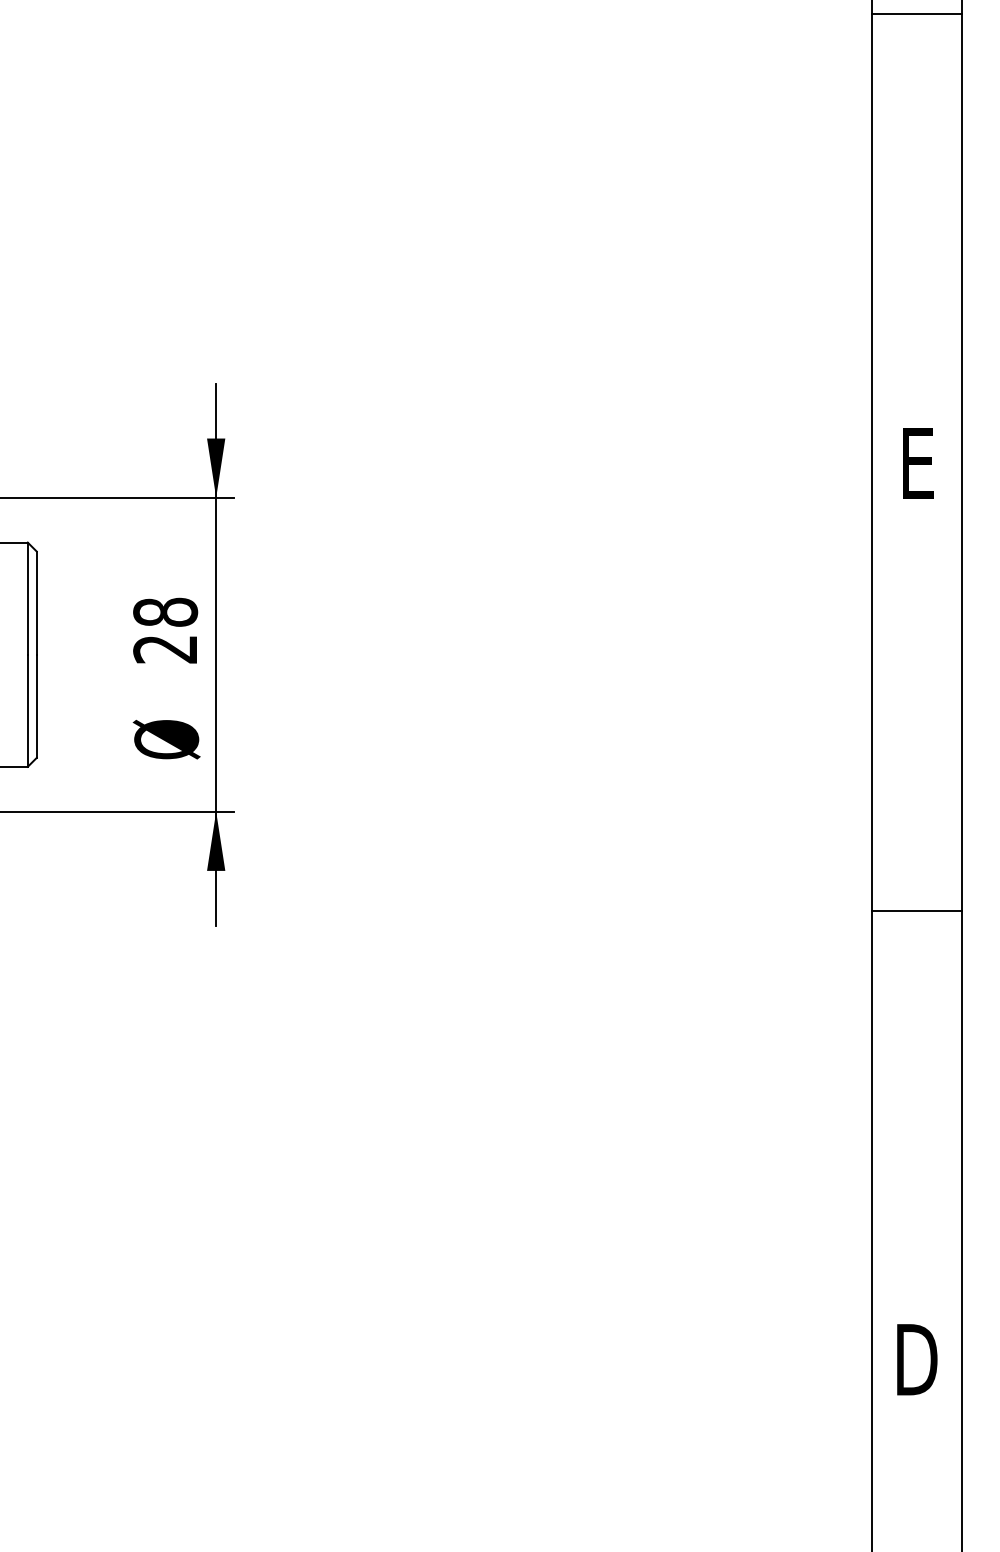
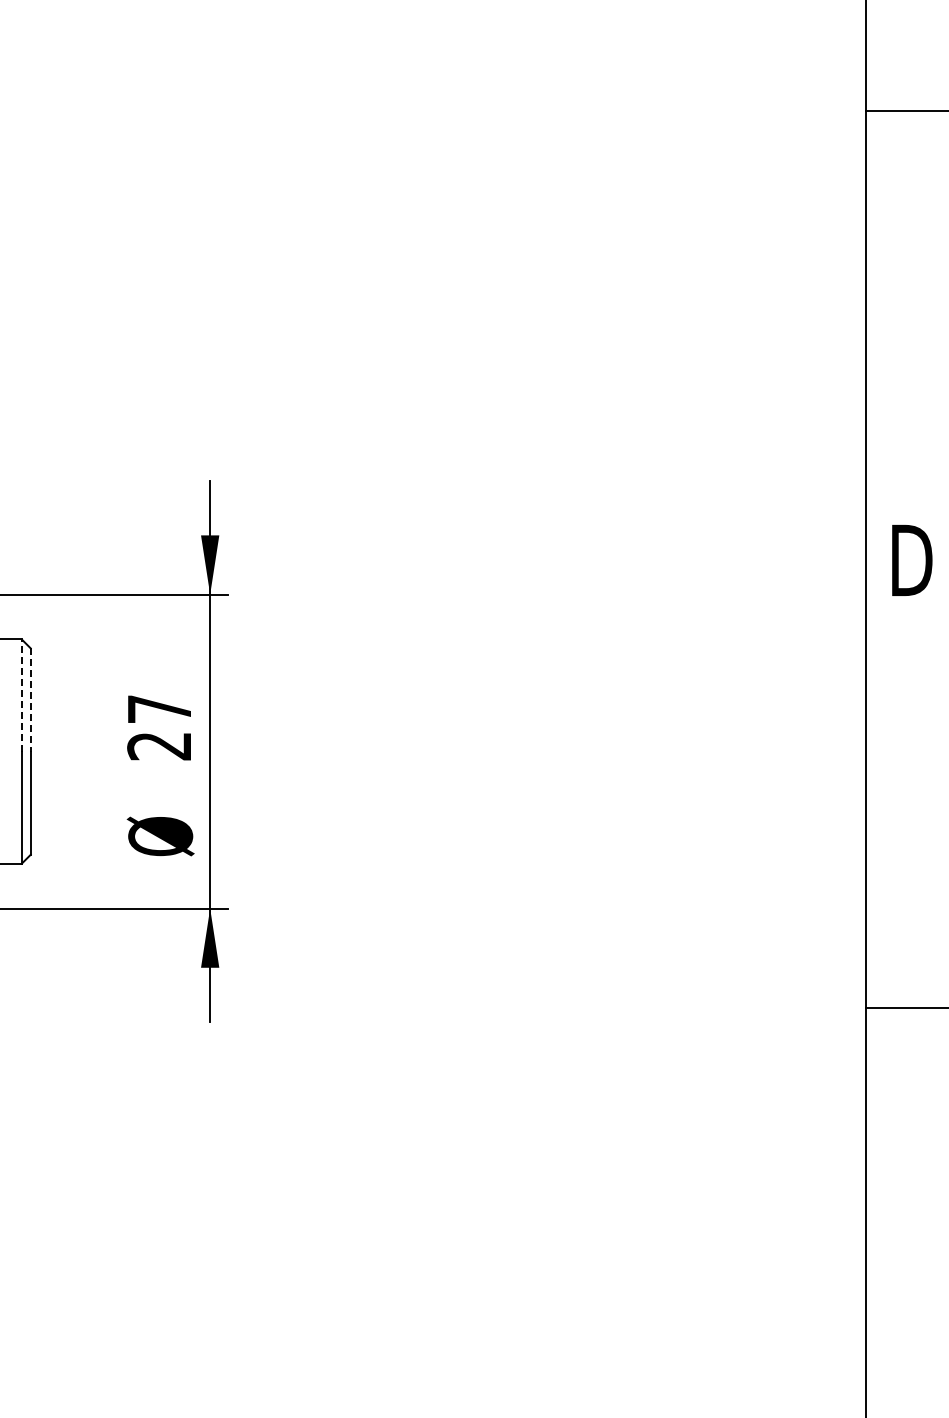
text: (918, 463) -> (912, 560), E -> D
line: (27, 598) -> (21, 695), solid -> dashed
line: (36, 603) -> (30, 700), solid -> dashed
text: (165, 611) -> (159, 708), 28 -> 27

